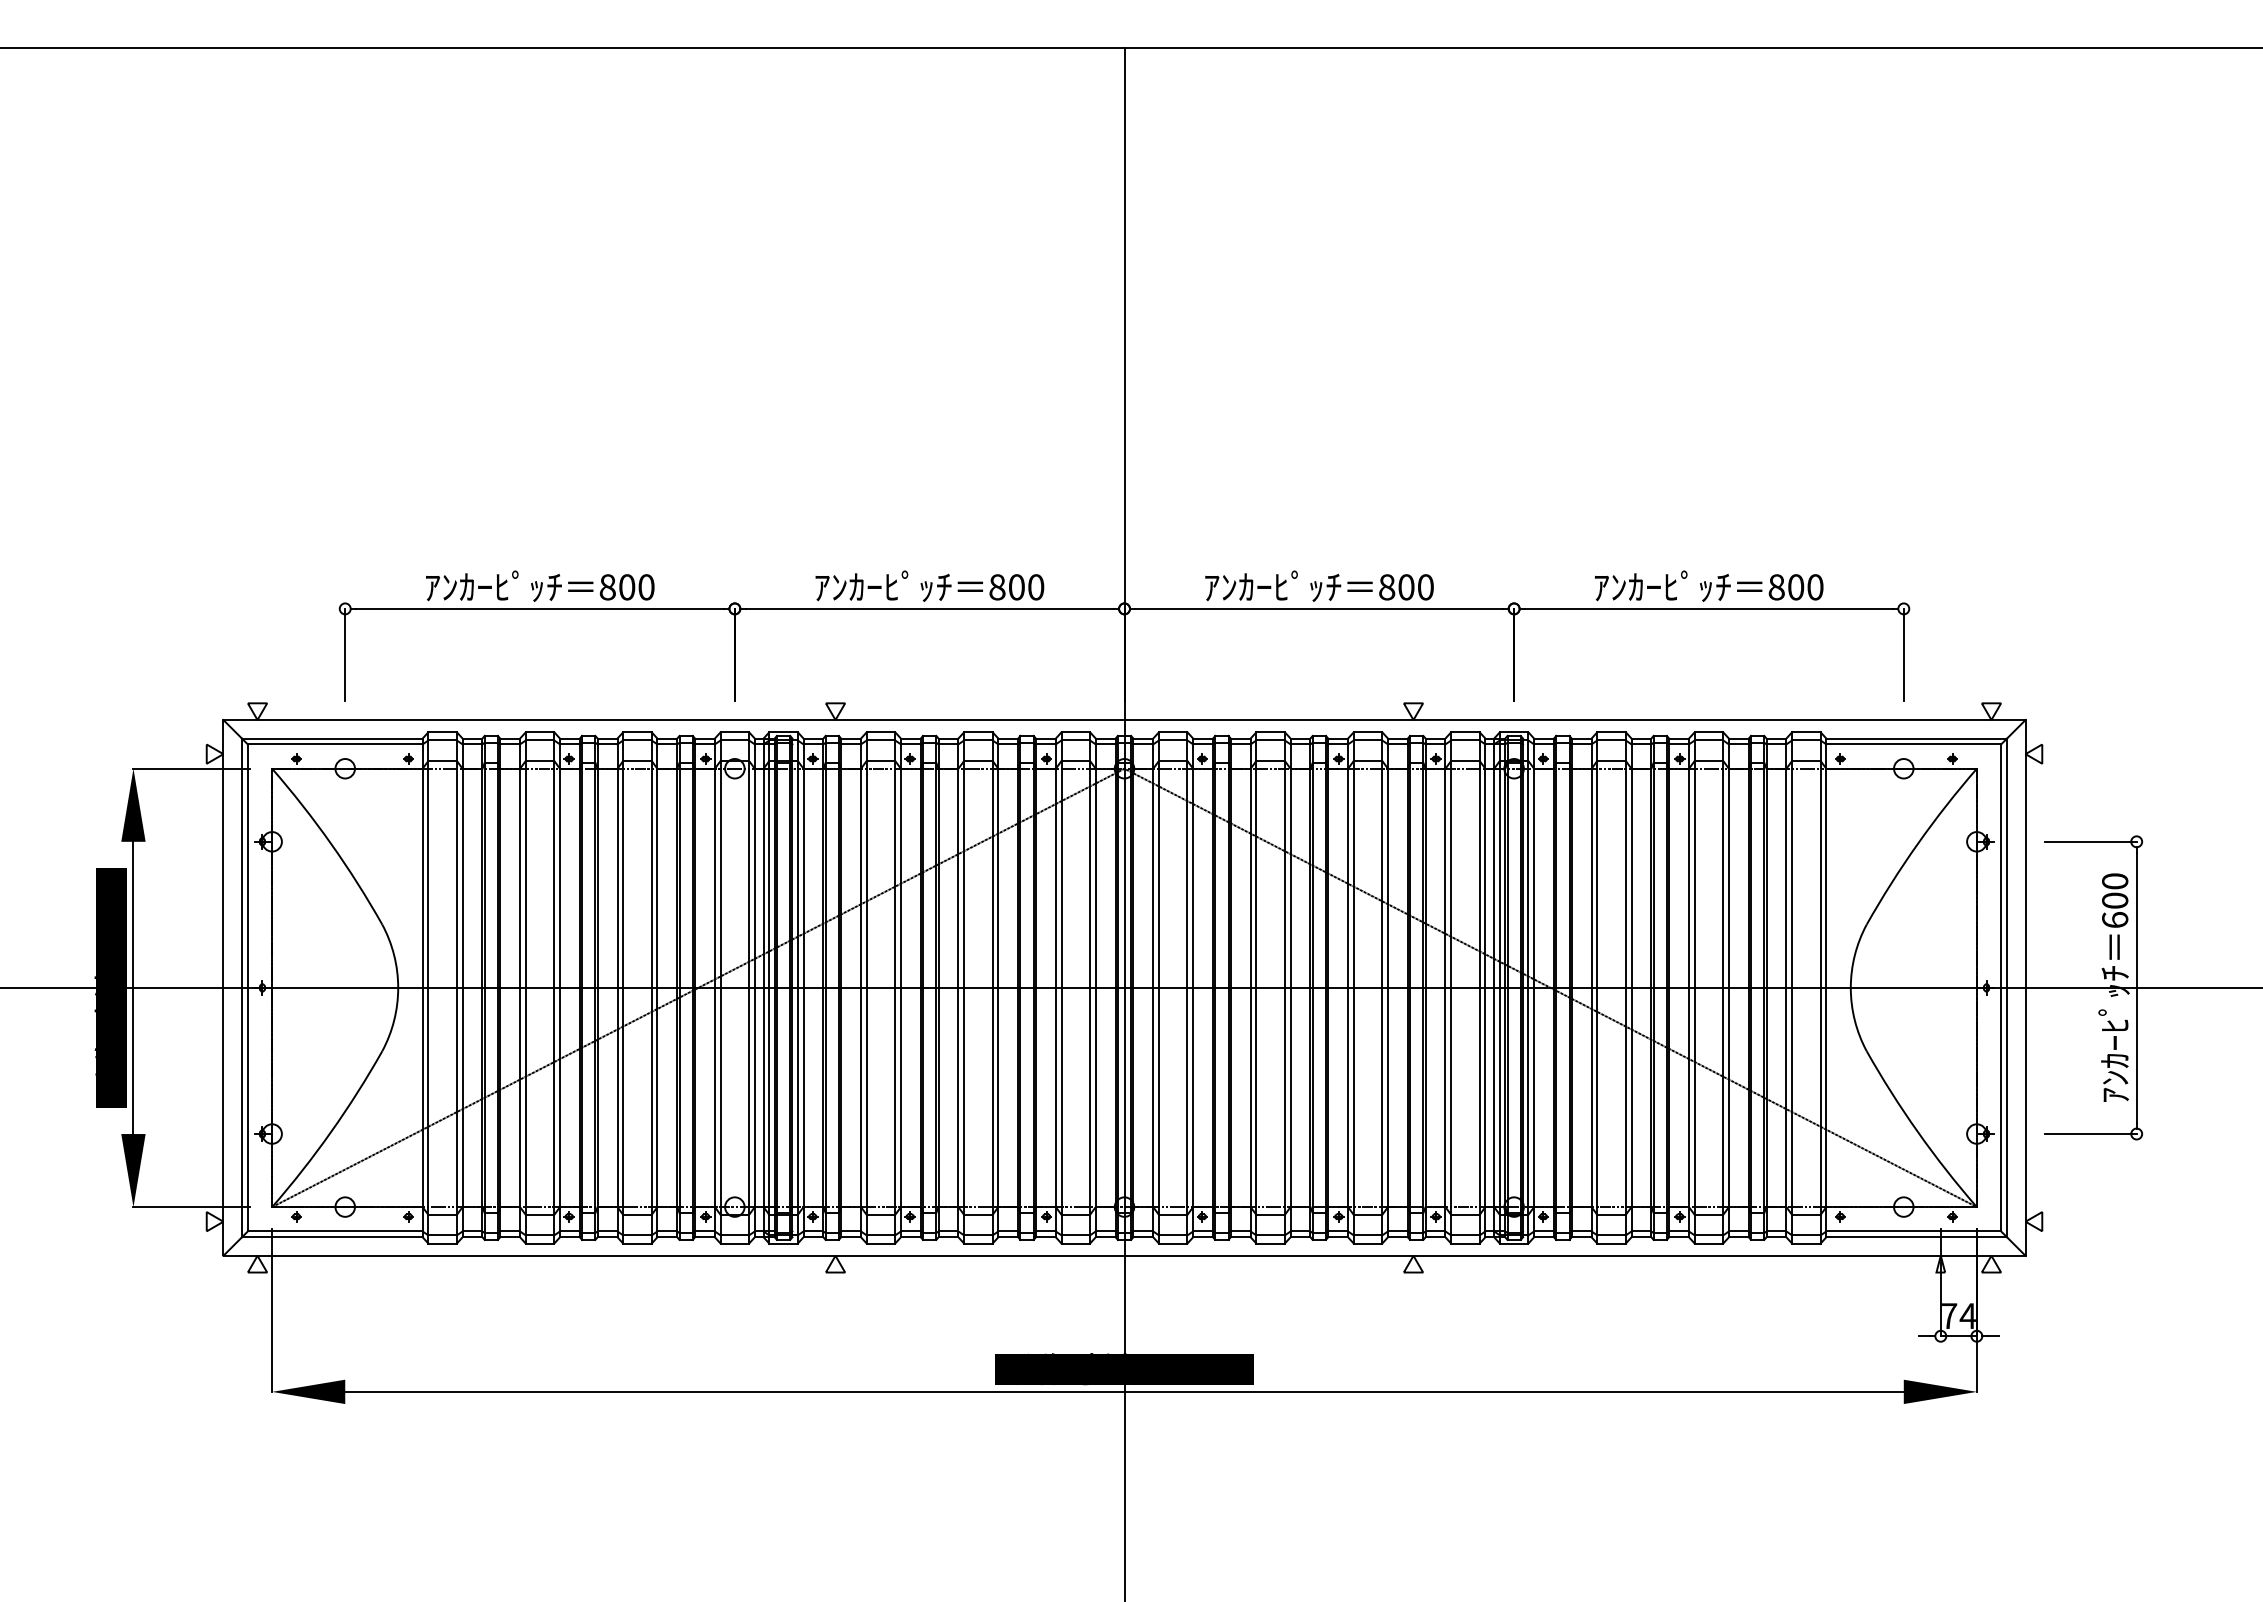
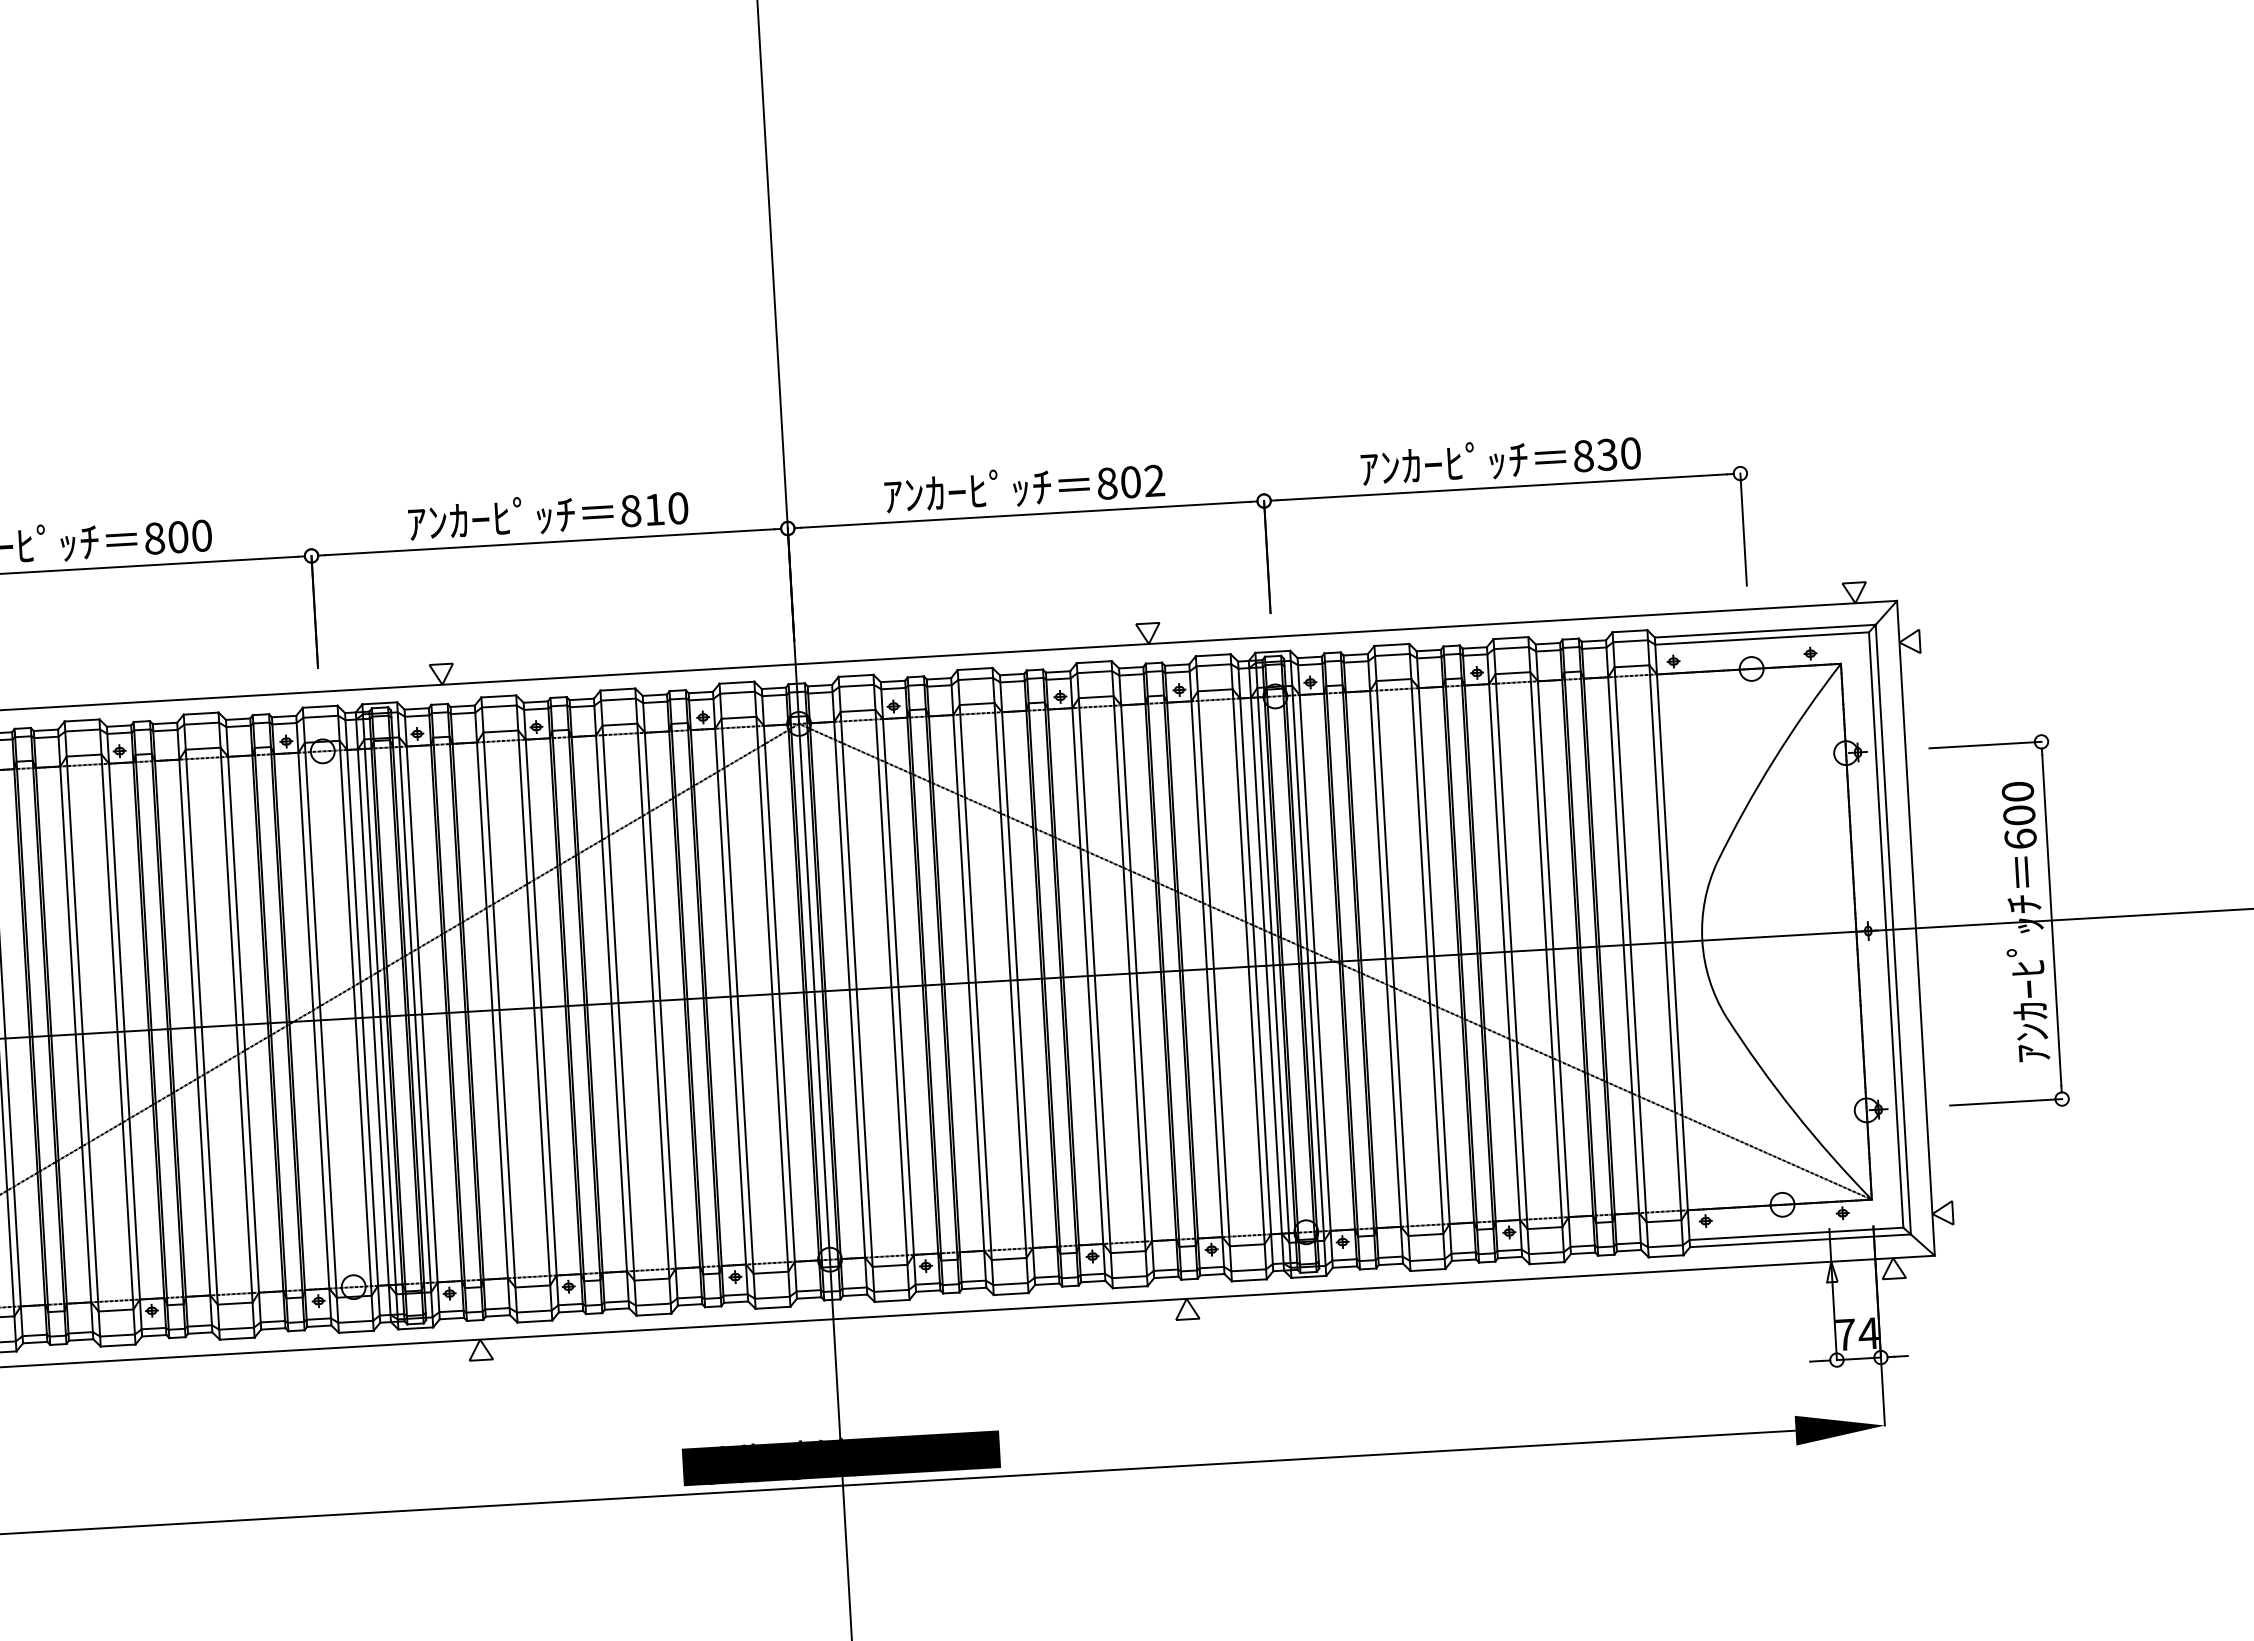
text: (1016, 587) -> (654, 509), 800 -> 810
text: (1425, 587) -> (1154, 481), 800 -> 802
text: (1795, 587) -> (1606, 455), 800 -> 830

